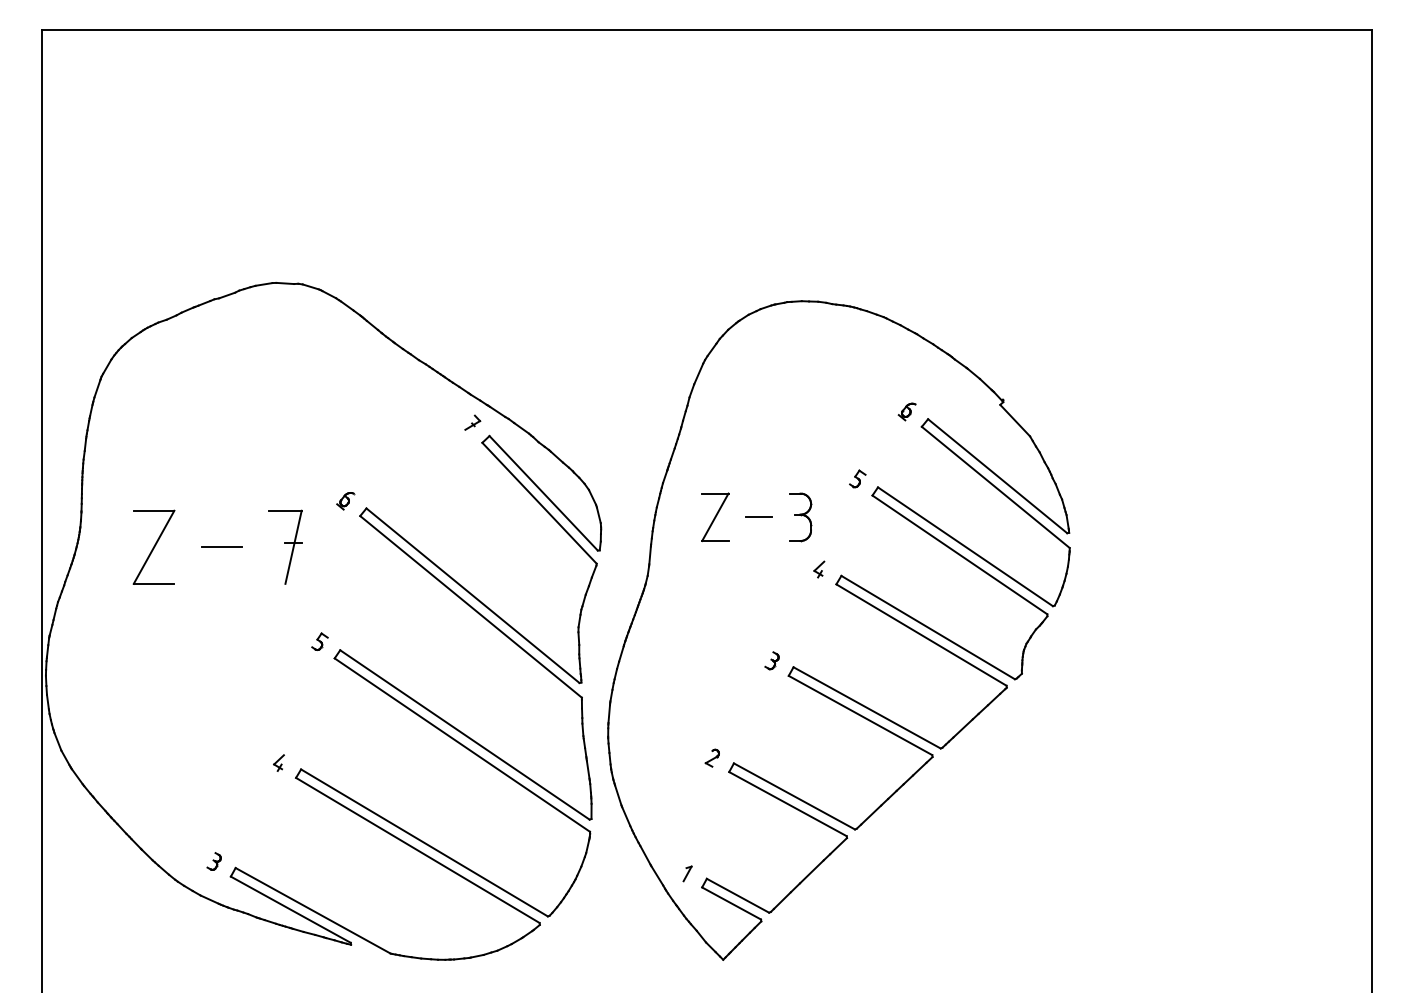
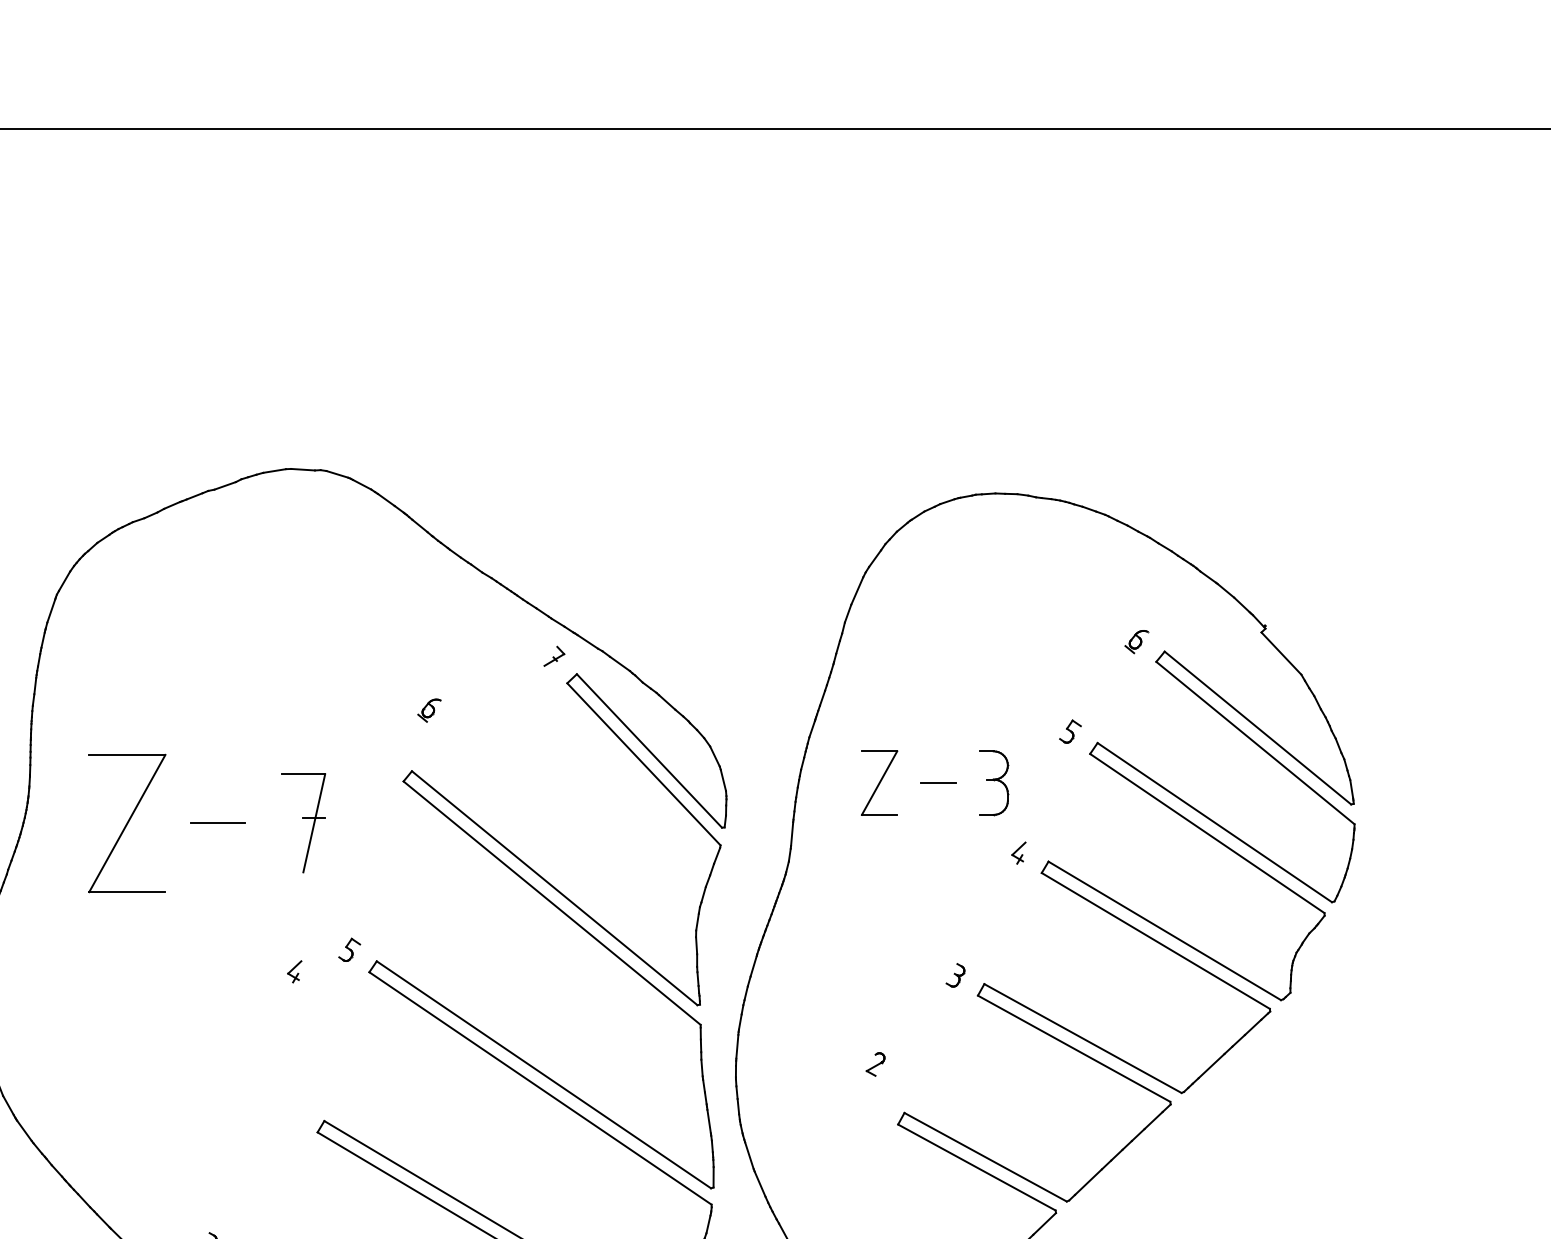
part: (345, 501) -> (429, 711), moved
part: (153, 546) -> (126, 822), size x1.4
part: (711, 757) -> (874, 1063), moved
part: (278, 762) -> (294, 971), moved

